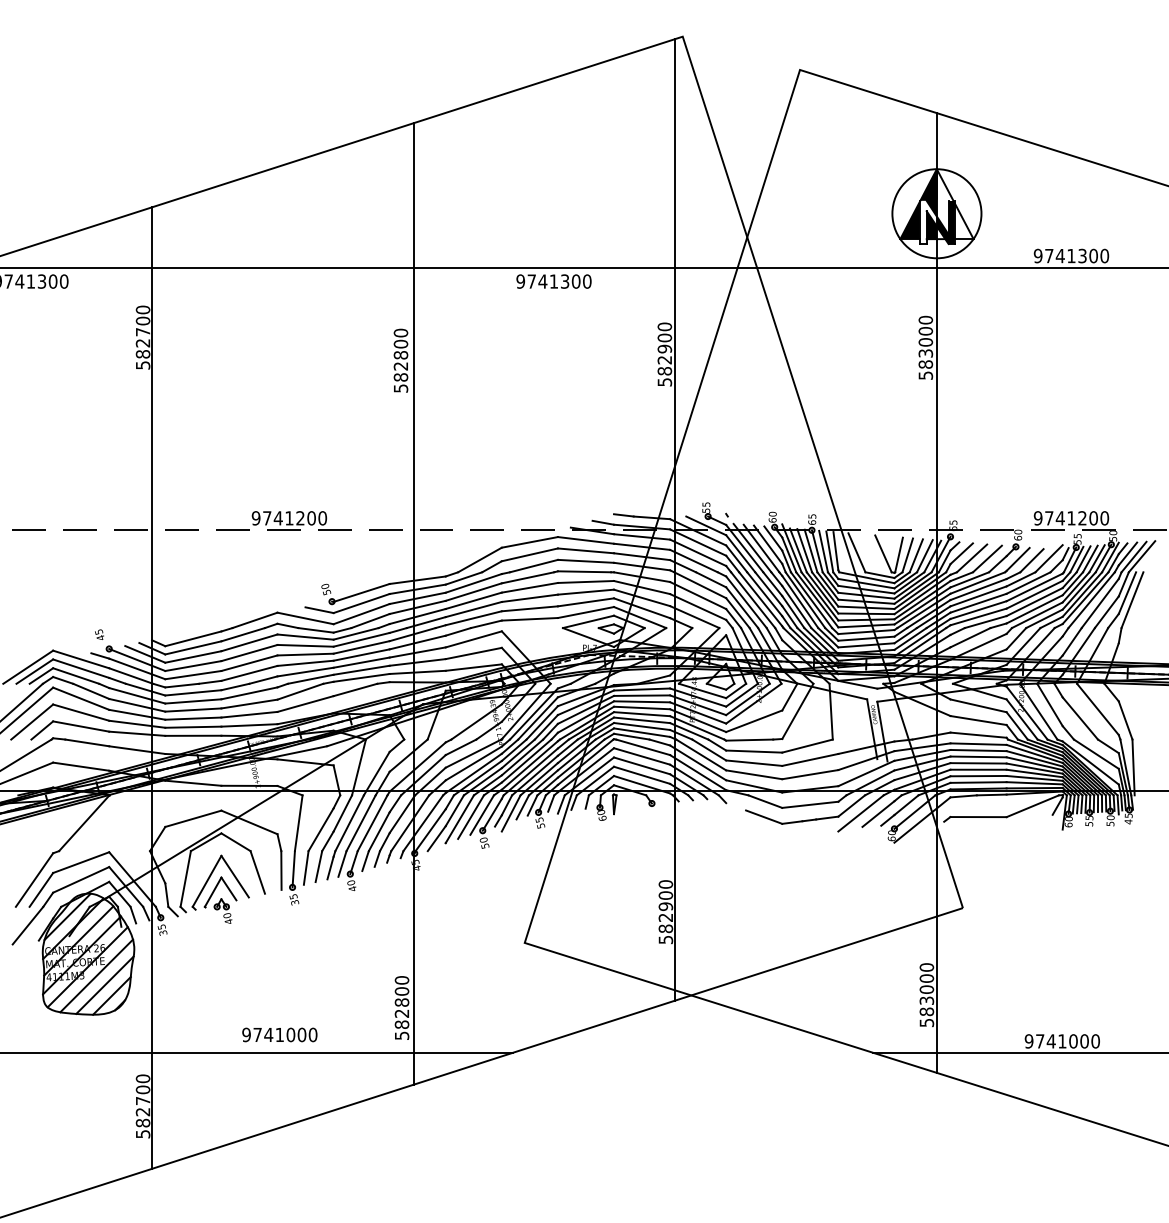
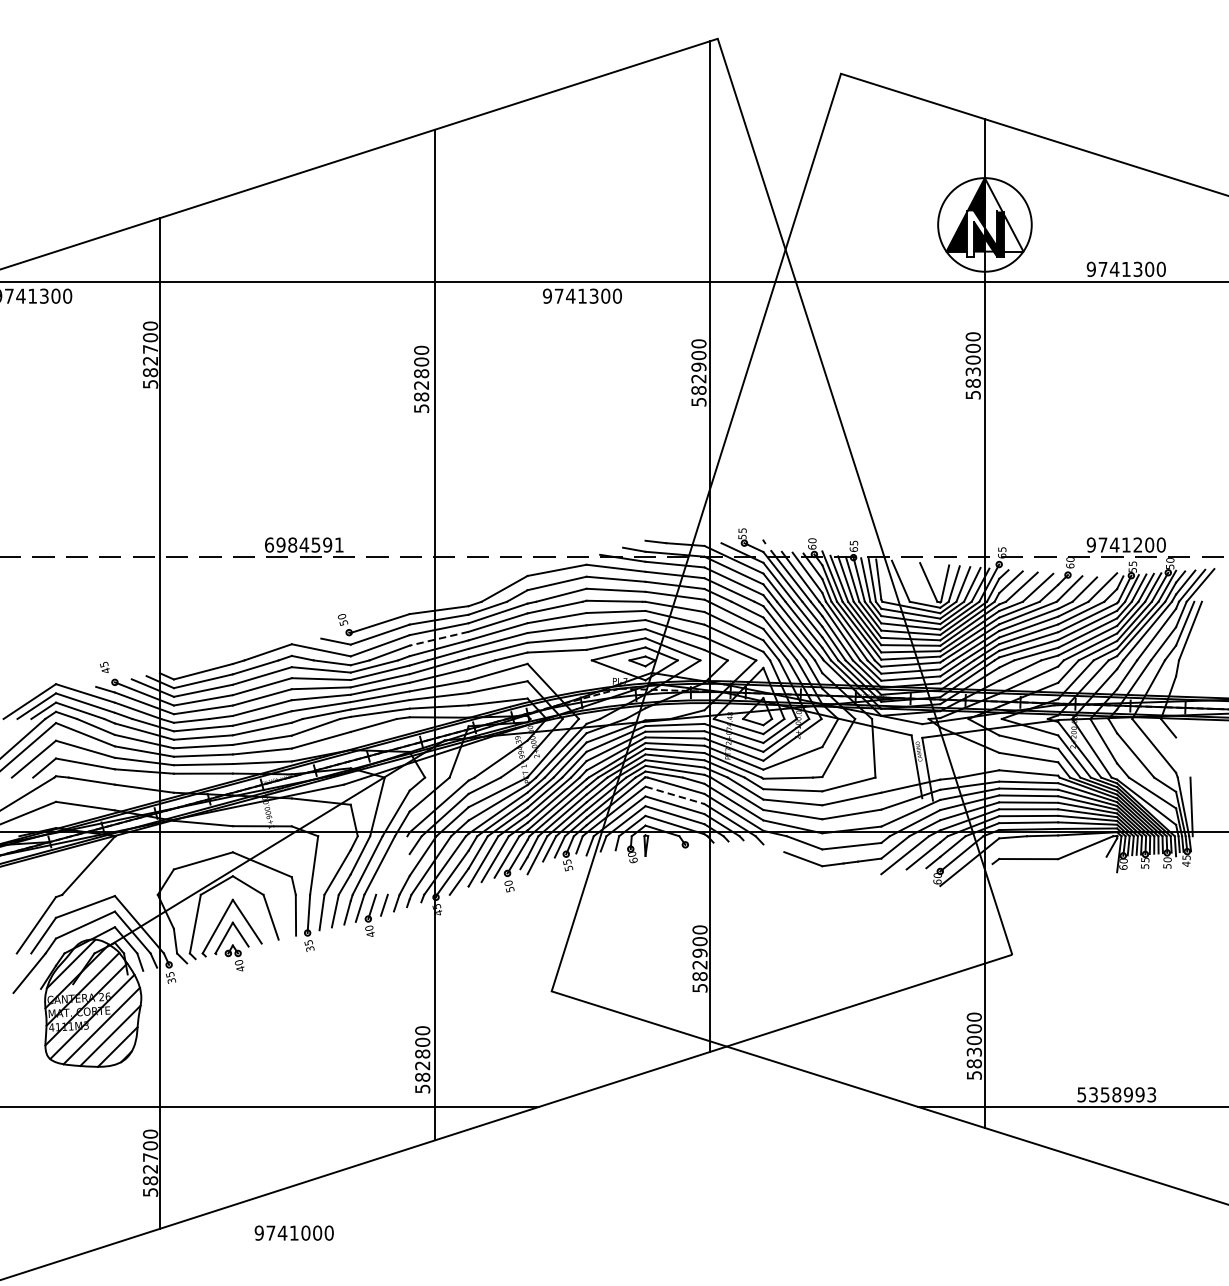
text: (289, 518) -> (304, 545), 9741200 -> 6984591
line: (417, 607) -> (438, 638), solid -> dashed
line: (1125, 720) -> (1183, 757), removed
line: (642, 756) -> (675, 795), solid -> dashed
line: (372, 823) -> (391, 865), removed
line: (378, 831) -> (397, 874), removed
text: (279, 1034) -> (293, 1232), moved
text: (1061, 1041) -> (1115, 1094), 9741000 -> 5358993

